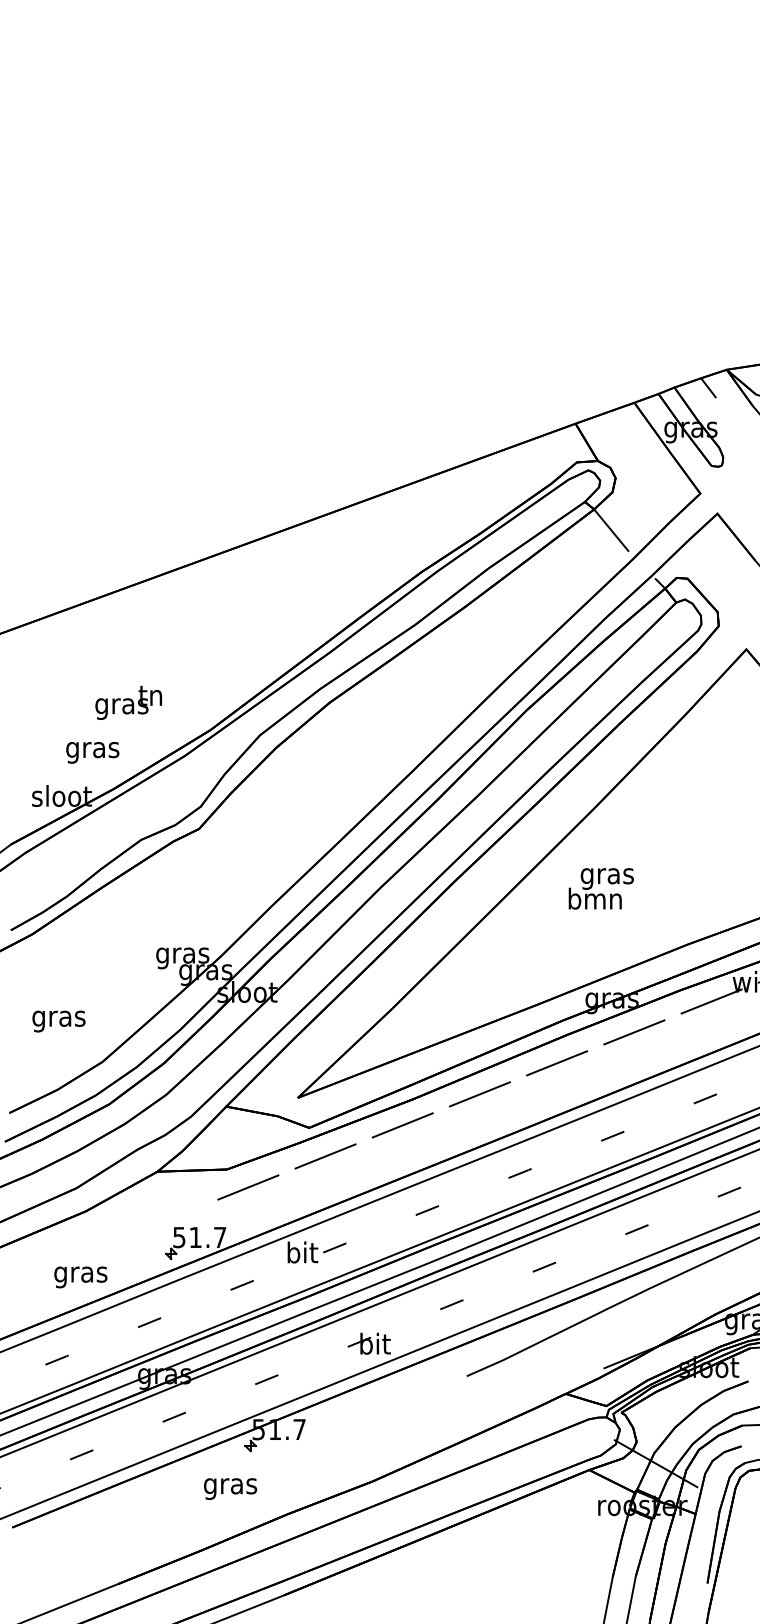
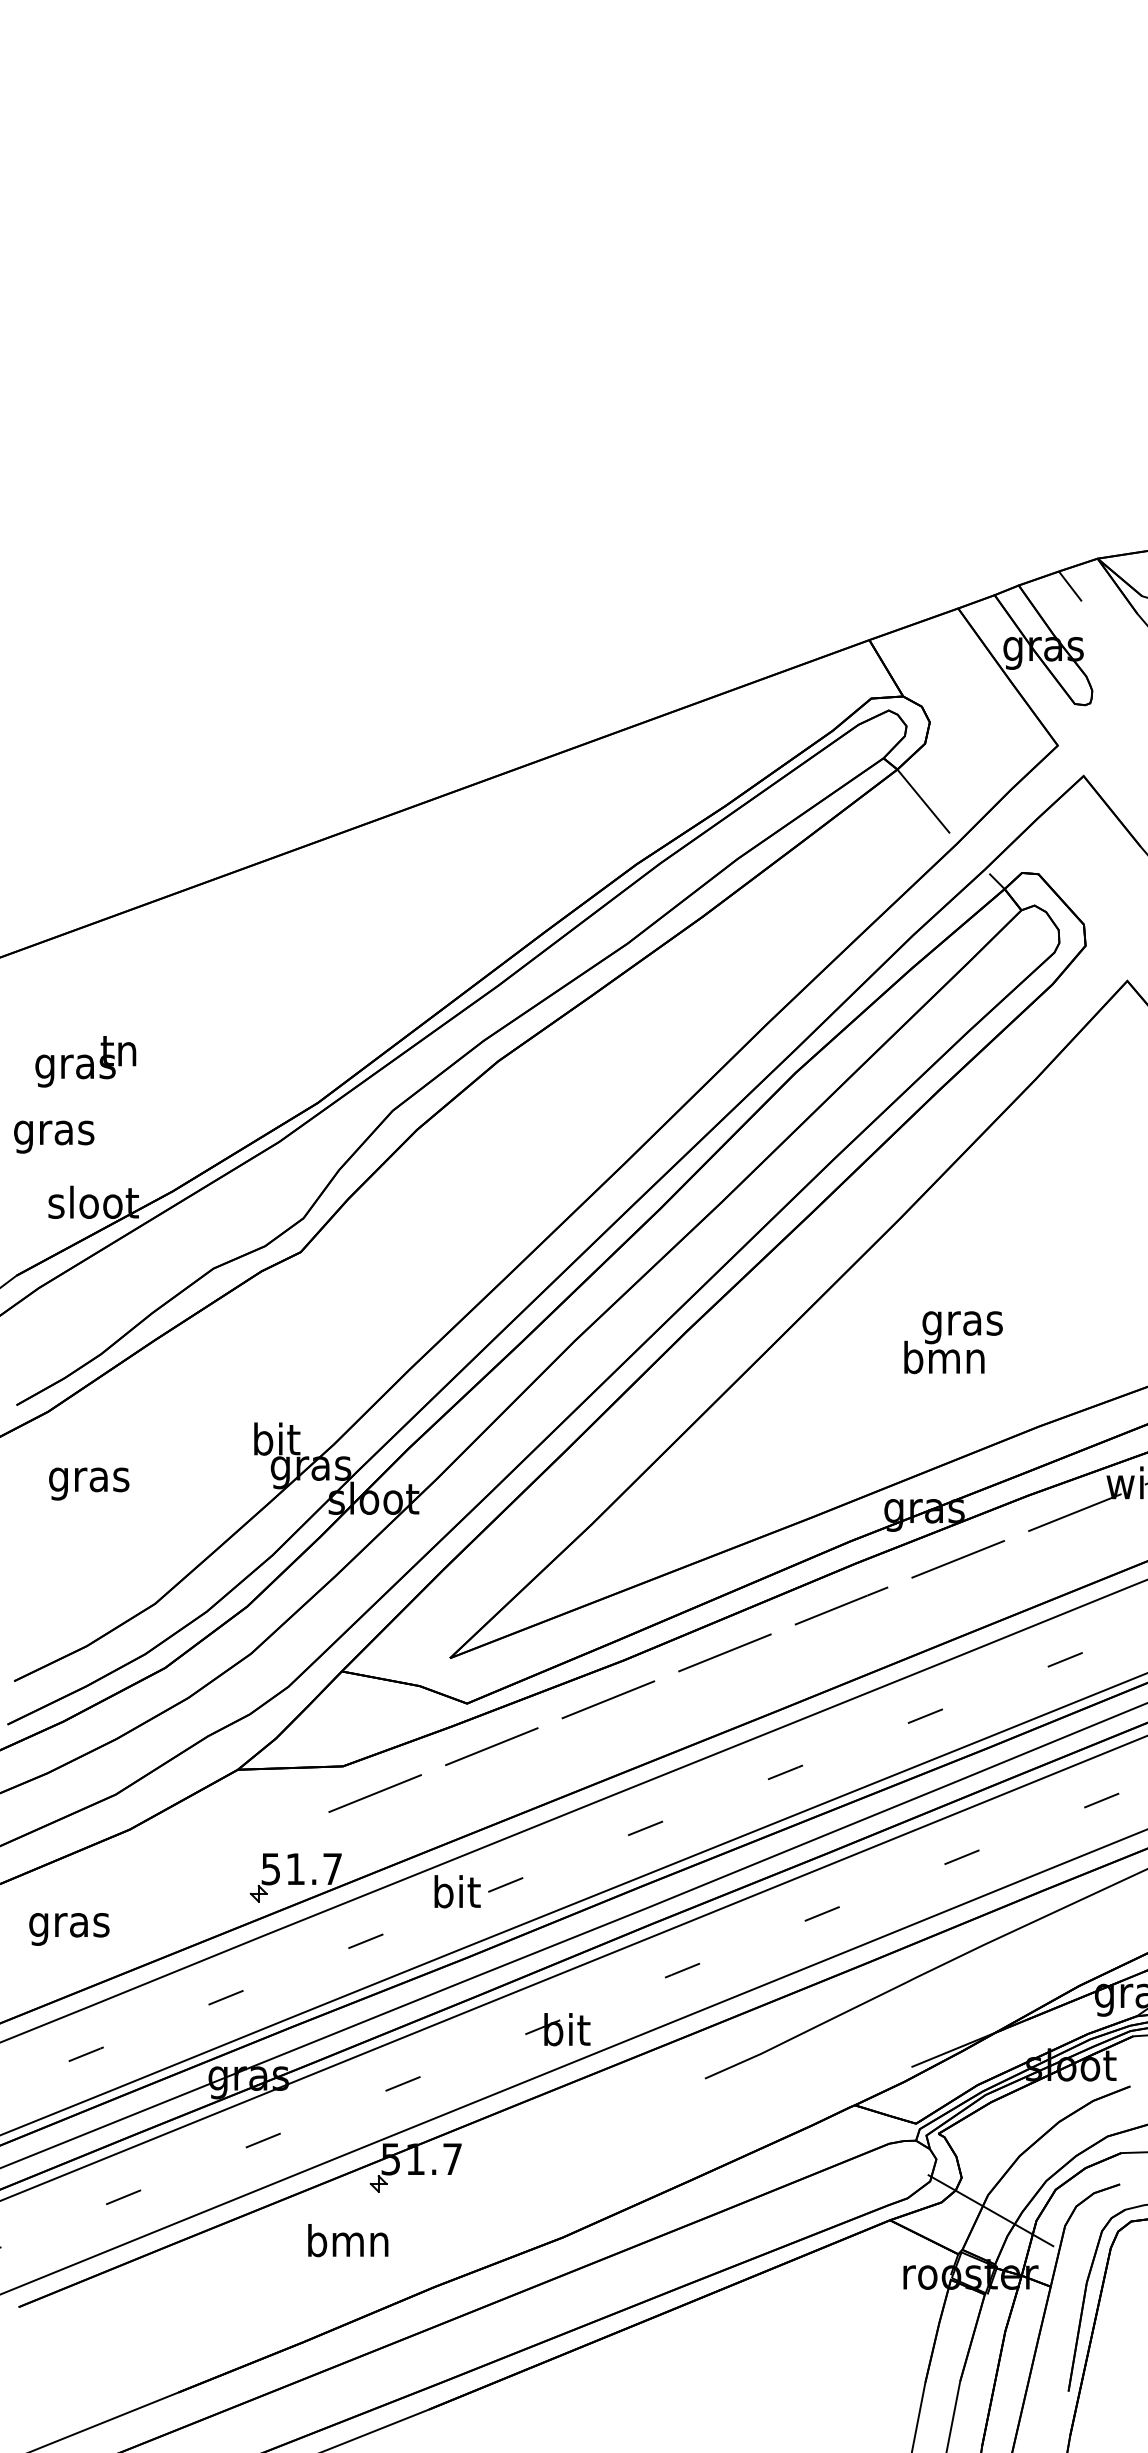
text: (128, 702) -> (85, 1061), moved
text: (92, 752) -> (53, 1136), moved
text: (600, 888) -> (952, 1342), moved
text: (182, 955) -> (275, 1443), gras -> bit
text: (58, 1021) -> (88, 1483), moved
text: (80, 1277) -> (68, 1929), moved
text: (230, 1485) -> (348, 2243), gras -> bmn

